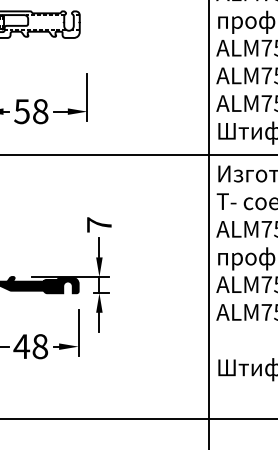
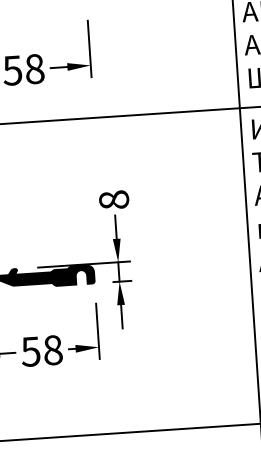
text: (98, 224) -> (113, 199), 7 -> 8
text: (21, 346) -> (30, 351), 48 -> 58

